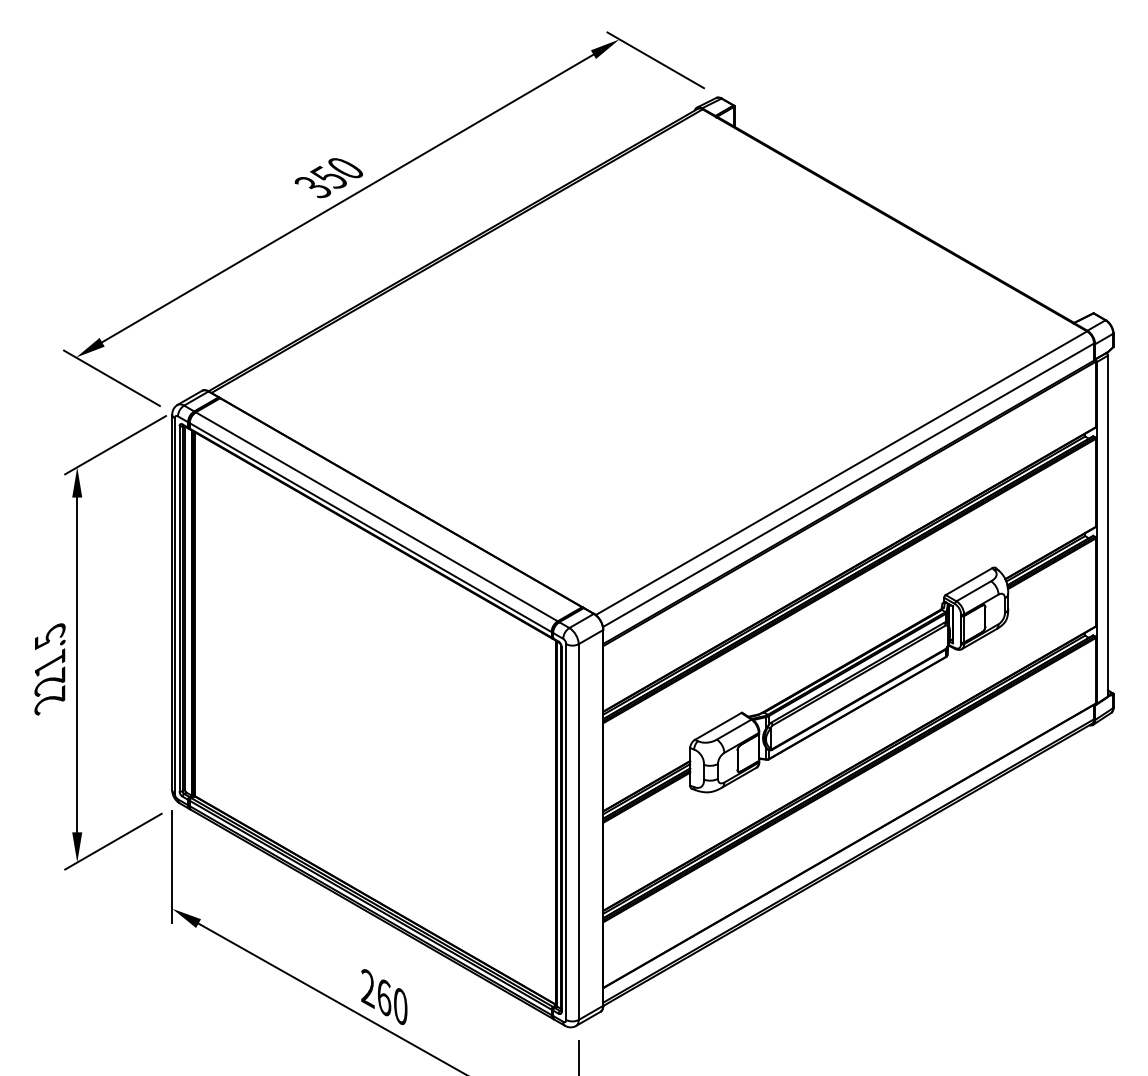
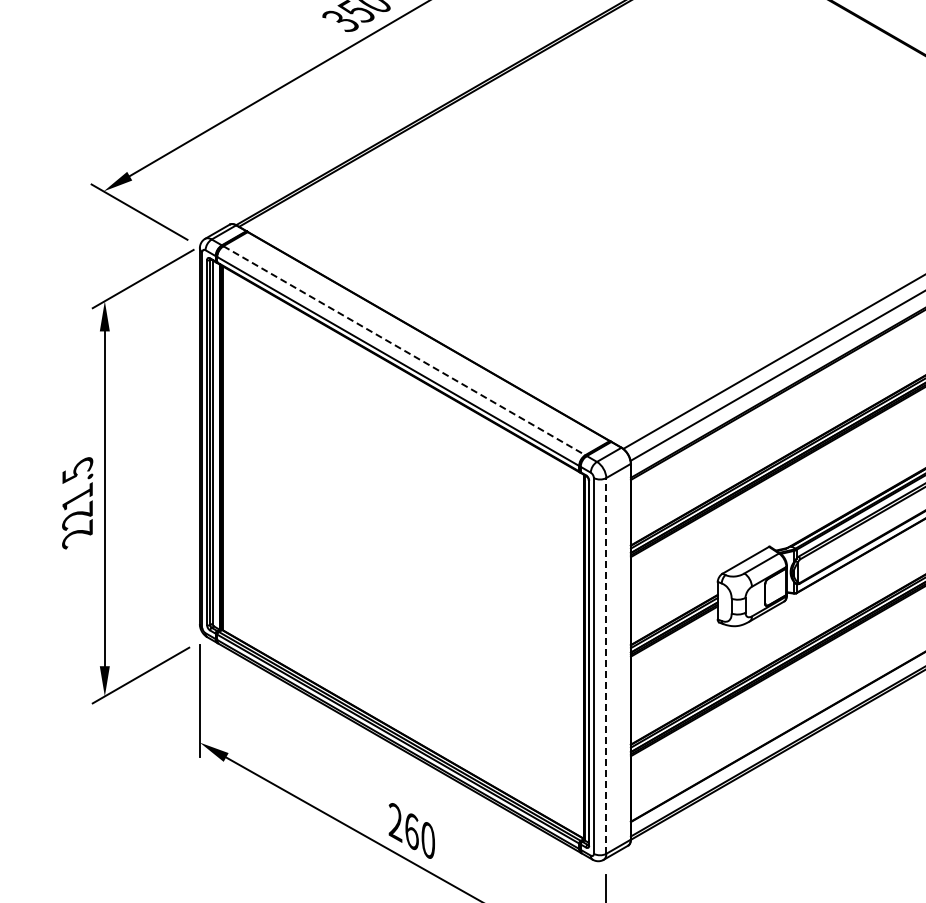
line: (376, 516) -> (404, 350), solid -> dashed
line: (578, 832) -> (606, 666), solid -> dashed

